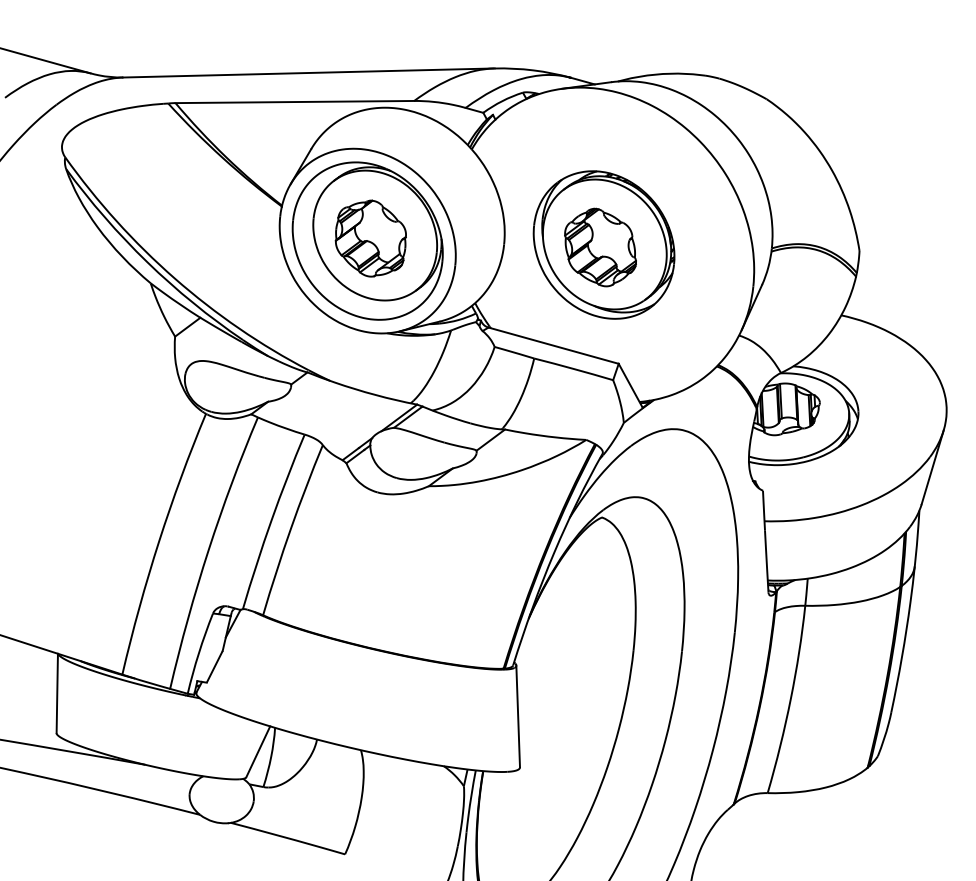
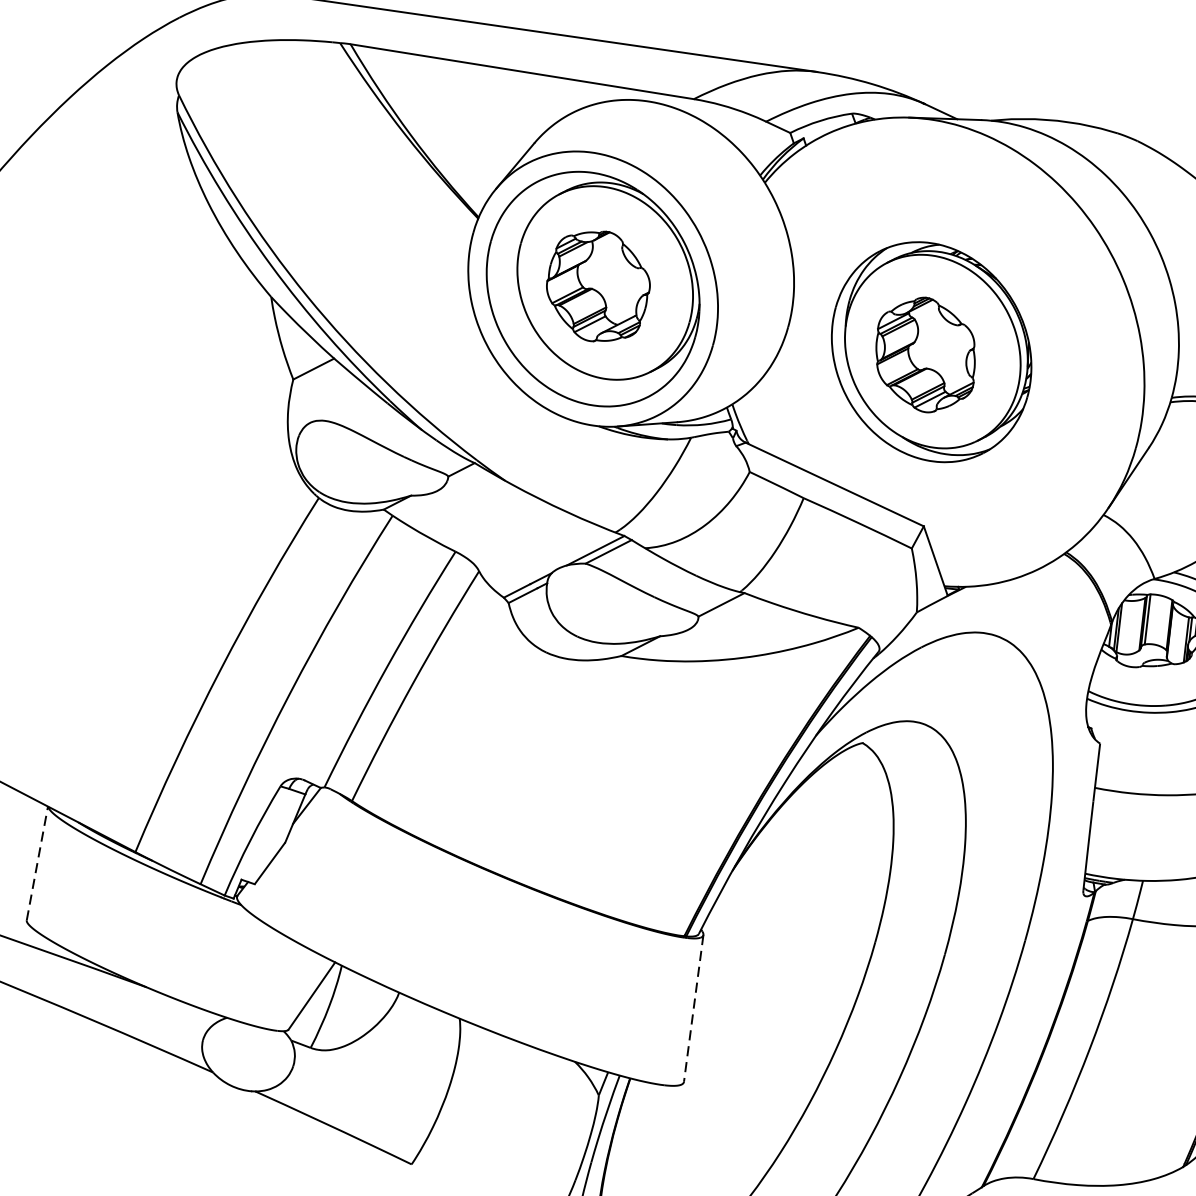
line: (57, 693) -> (37, 863), solid -> dashed
line: (518, 716) -> (694, 1008), solid -> dashed

